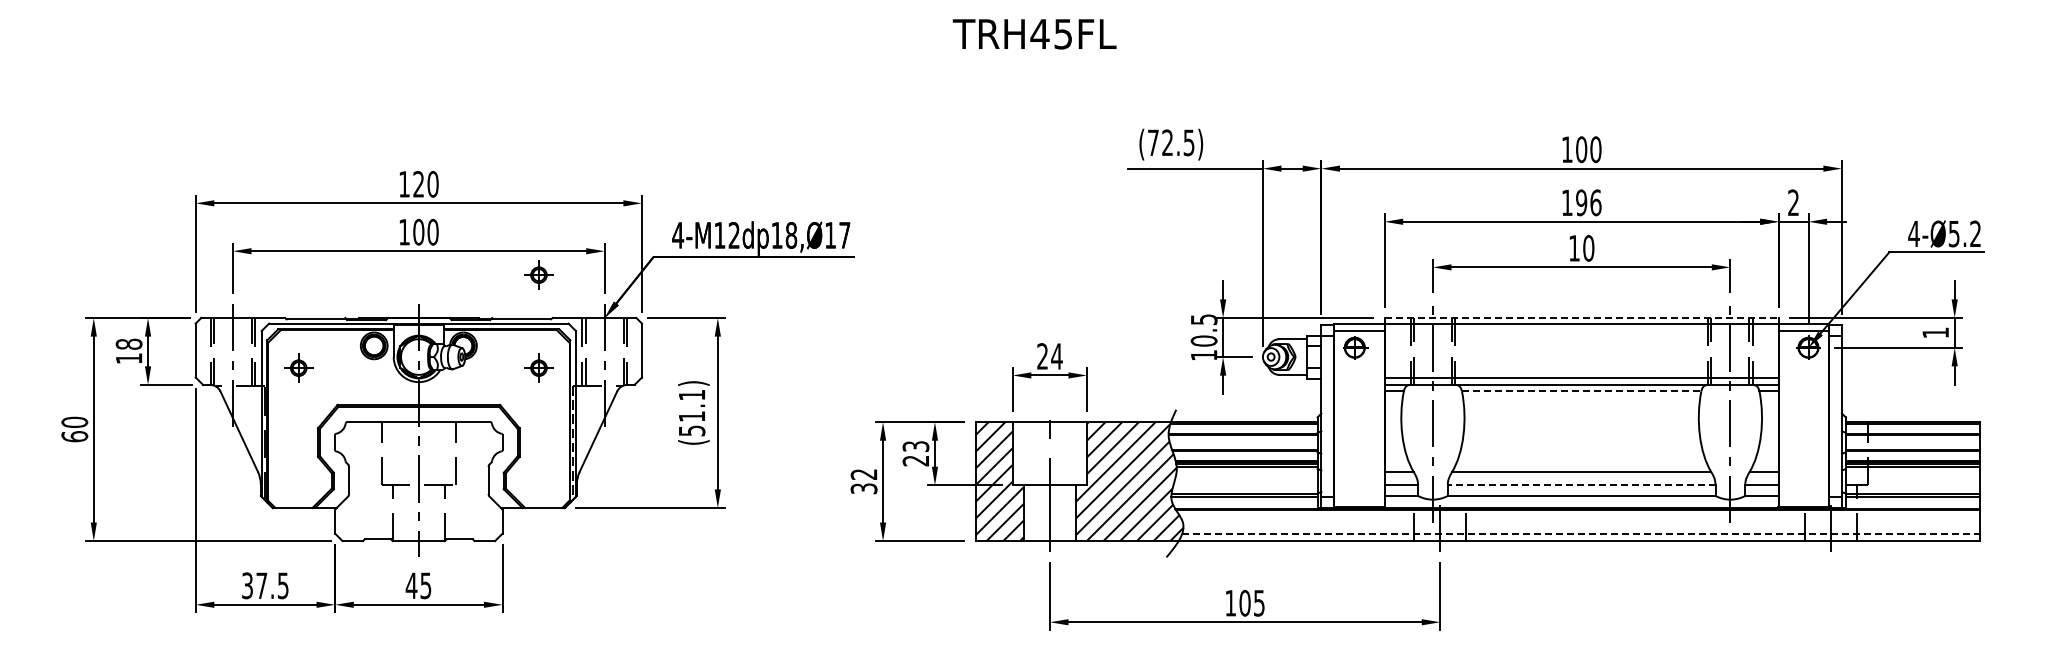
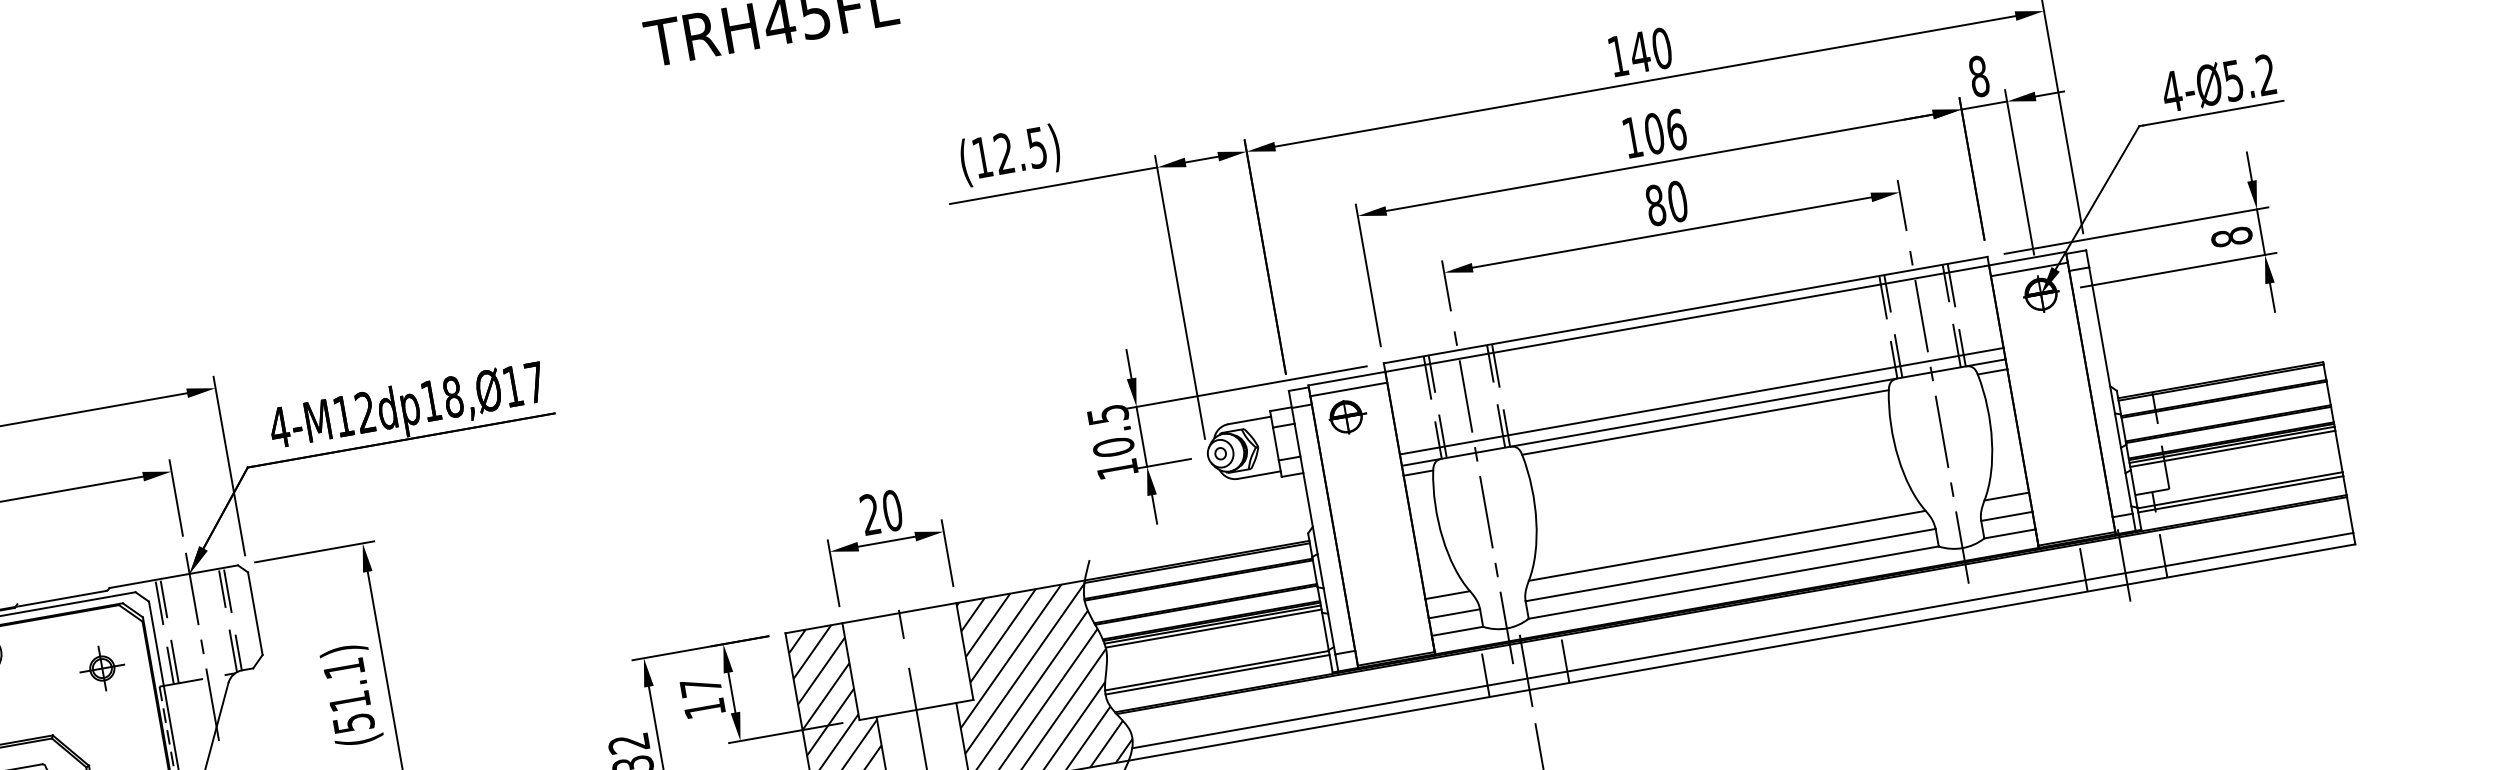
text: (1153, 142) -> (982, 156), (72.5) -> (12.5)
text: (1581, 149) -> (1639, 52), 100 -> 140
text: (1581, 202) -> (1654, 133), 196 -> 106
text: (1793, 202) -> (1978, 76), 2 -> 8
text: (1574, 248) -> (1655, 205), 10 -> 80
part: (538, 274) -> (76, 525), removed
line: (1582, 318) -> (1687, 310), dashed -> solid
text: (1935, 332) -> (2231, 236), 1 -> 8
text: (1056, 356) -> (891, 510), 24 -> 20
line: (1581, 391) -> (1705, 422), dashed -> solid
text: (915, 453) -> (702, 697), 23 -> 17
line: (1581, 484) -> (1730, 565), dashed -> solid
line: (1580, 533) -> (1742, 640), dashed -> solid

